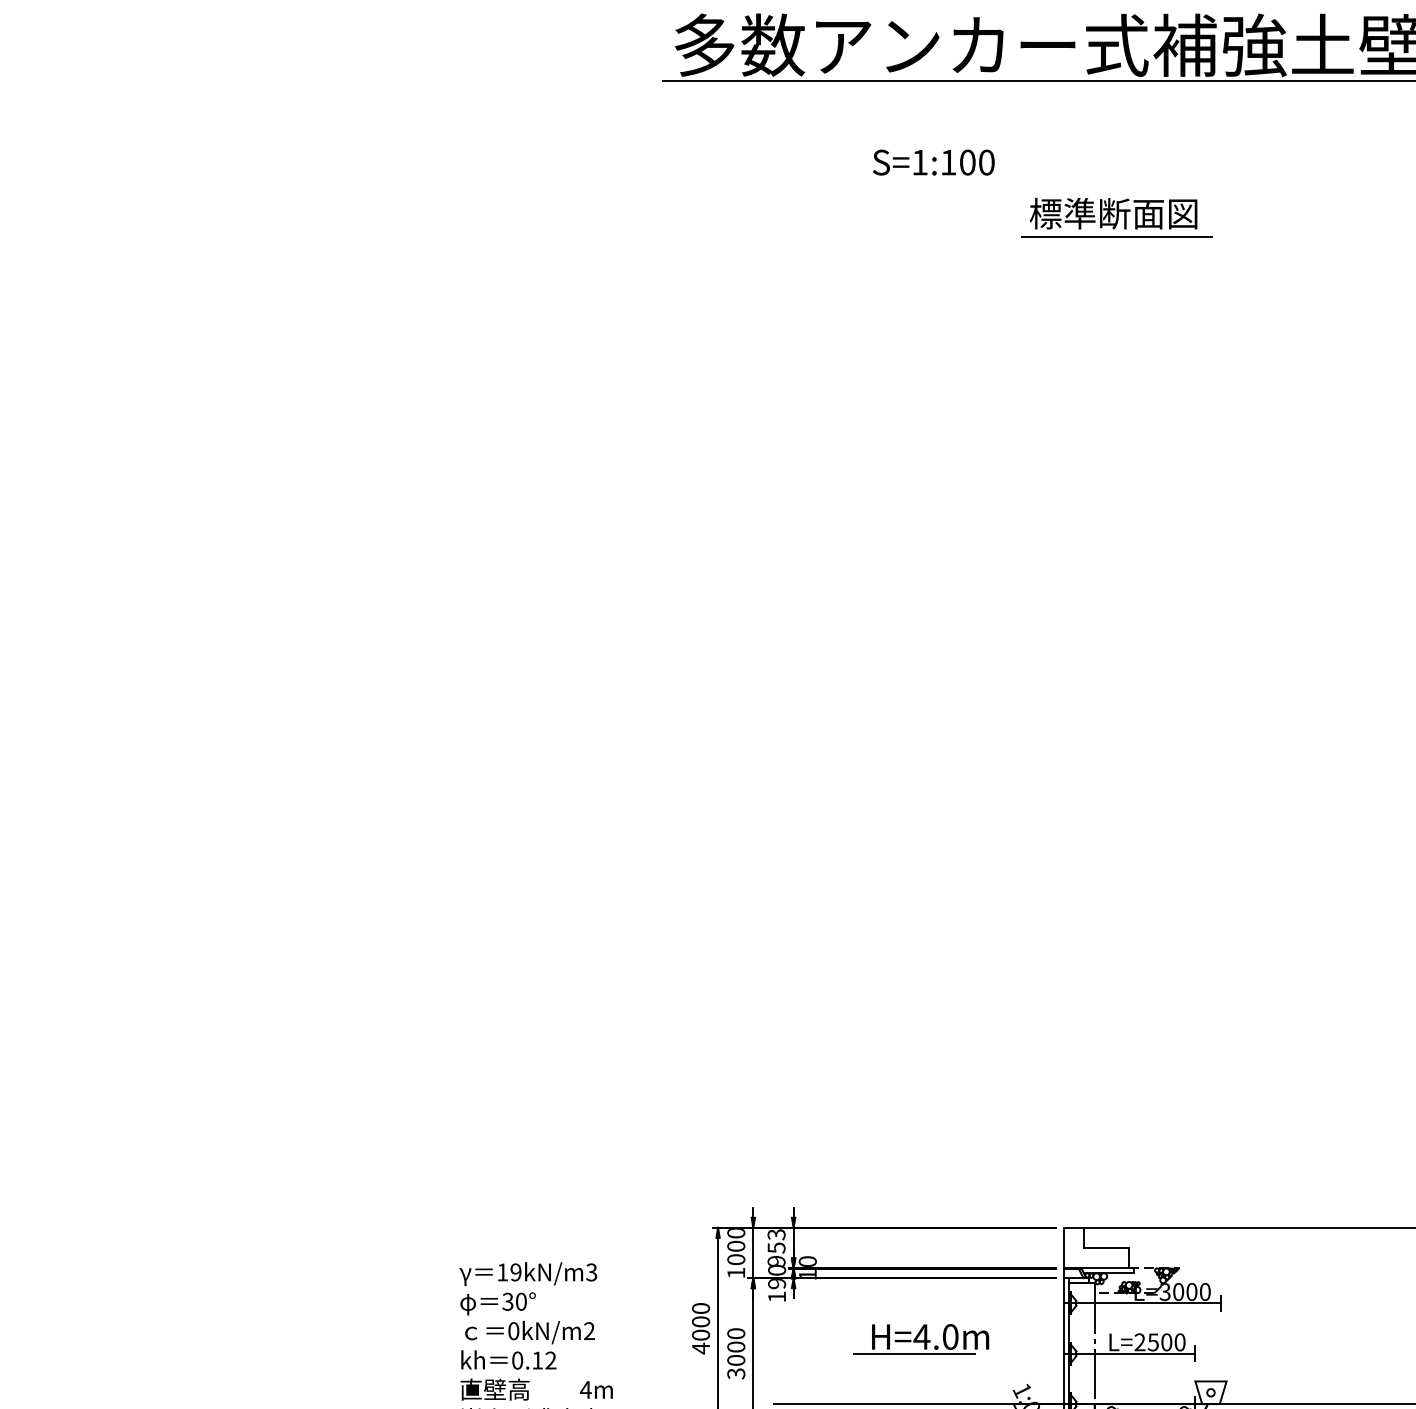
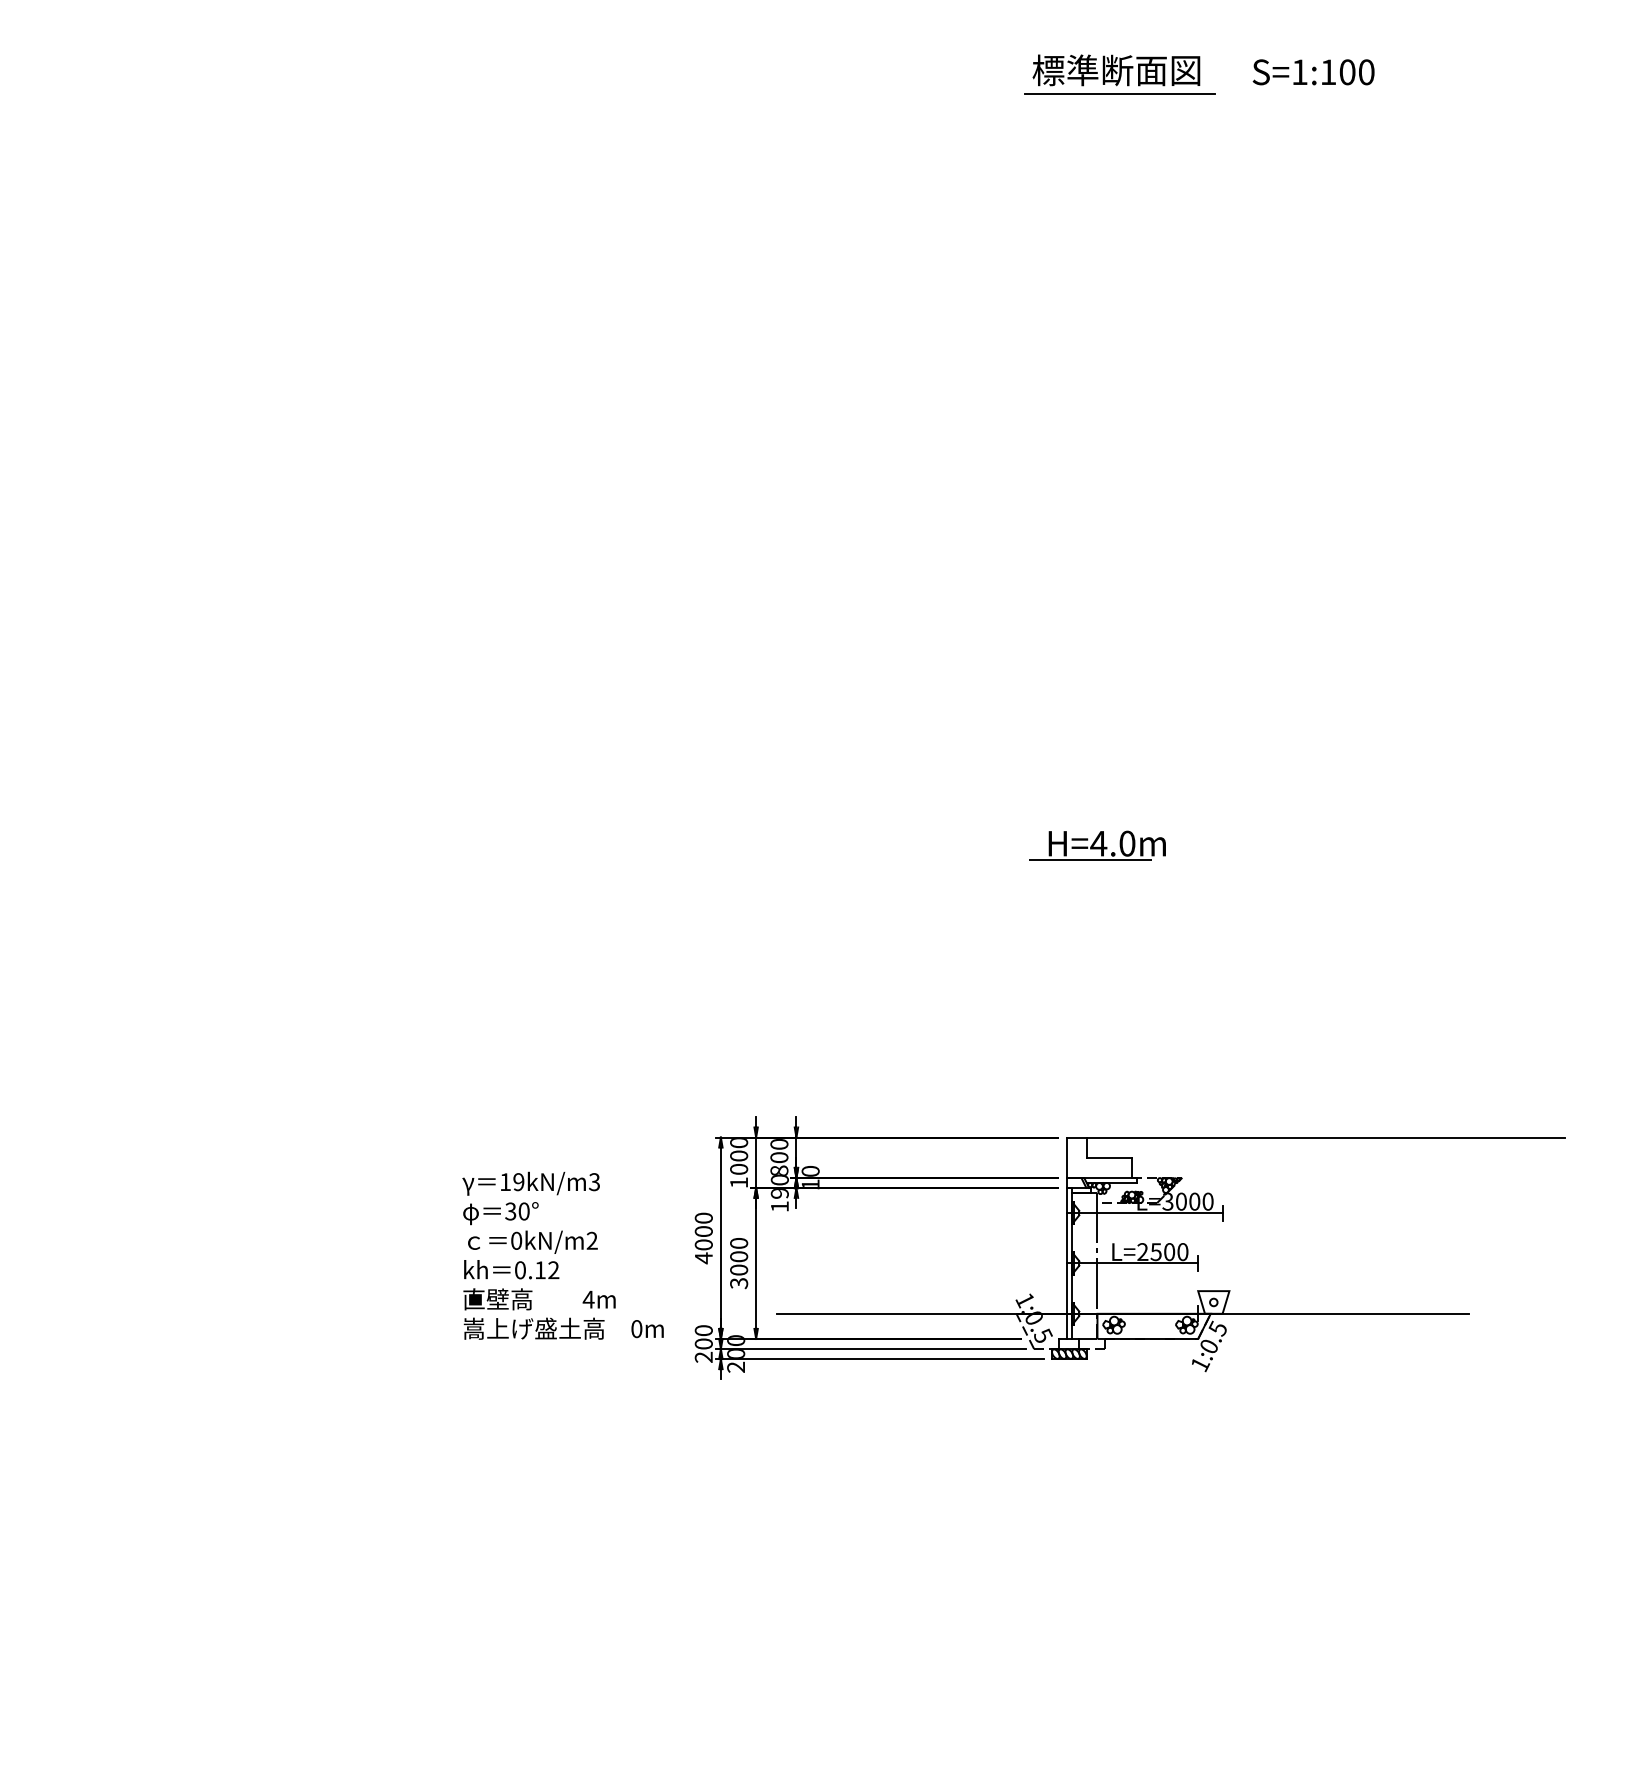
text: (933, 162) -> (1313, 72), moved
part: (1116, 217) -> (1119, 74), moved
text: (776, 1247) -> (779, 1157), 953 -> 800
part: (920, 1338) -> (1097, 845), moved

